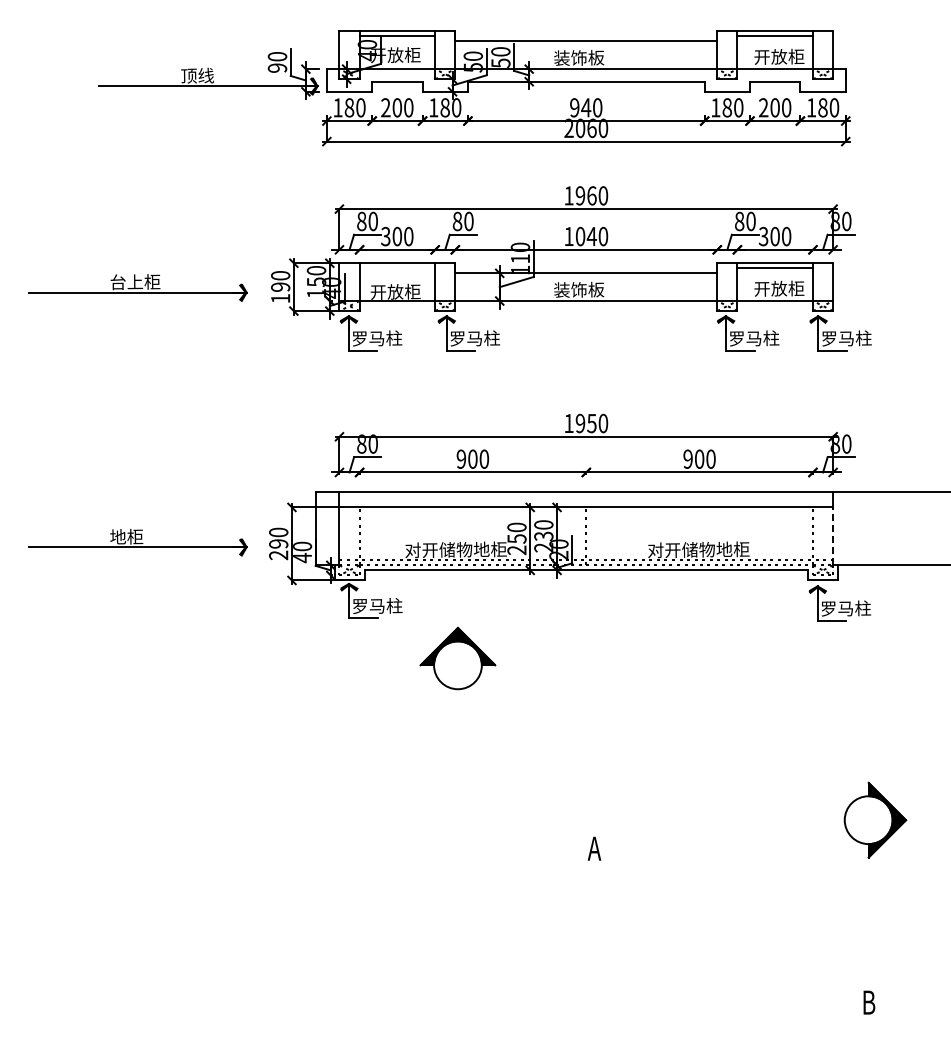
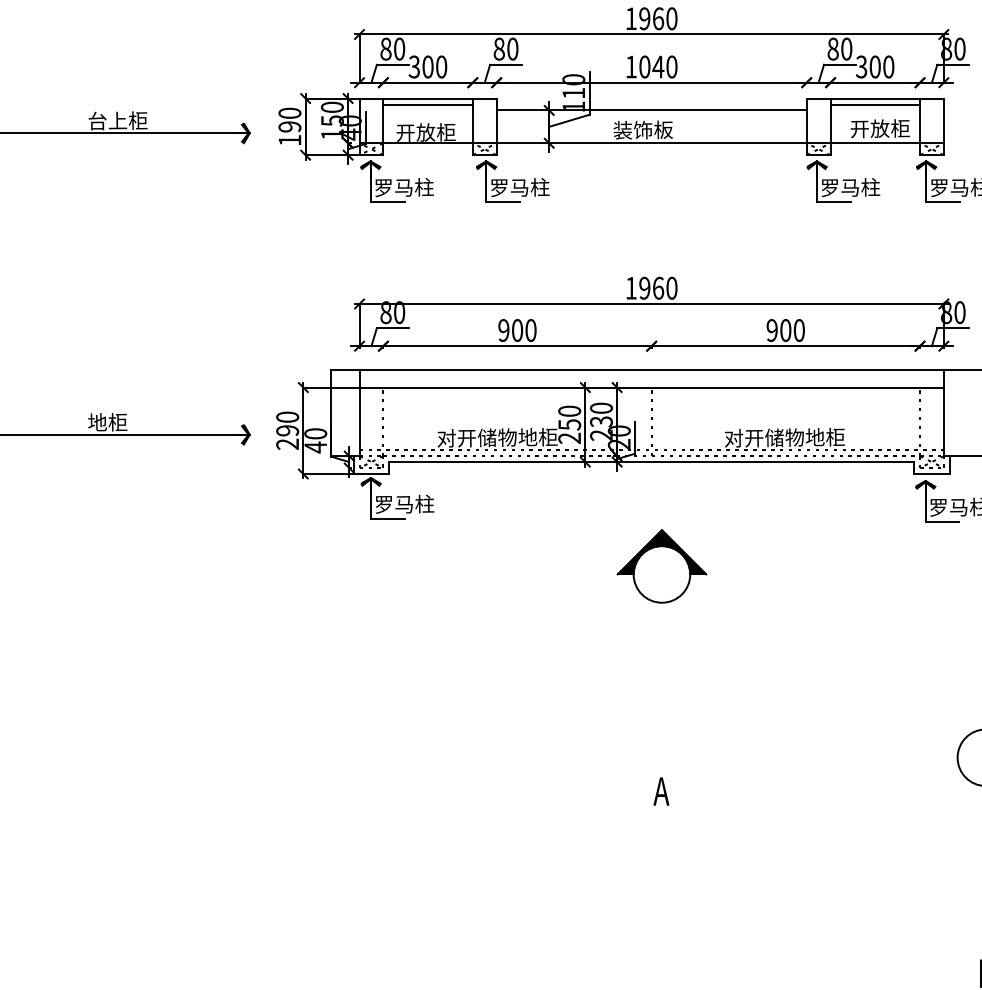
line: (397, 268) -> (428, 104), added
text: (591, 423) -> (657, 288), 1950 -> 1960
line: (833, 536) -> (944, 421), dashed -> solid
part: (457, 658) -> (661, 566), moved

